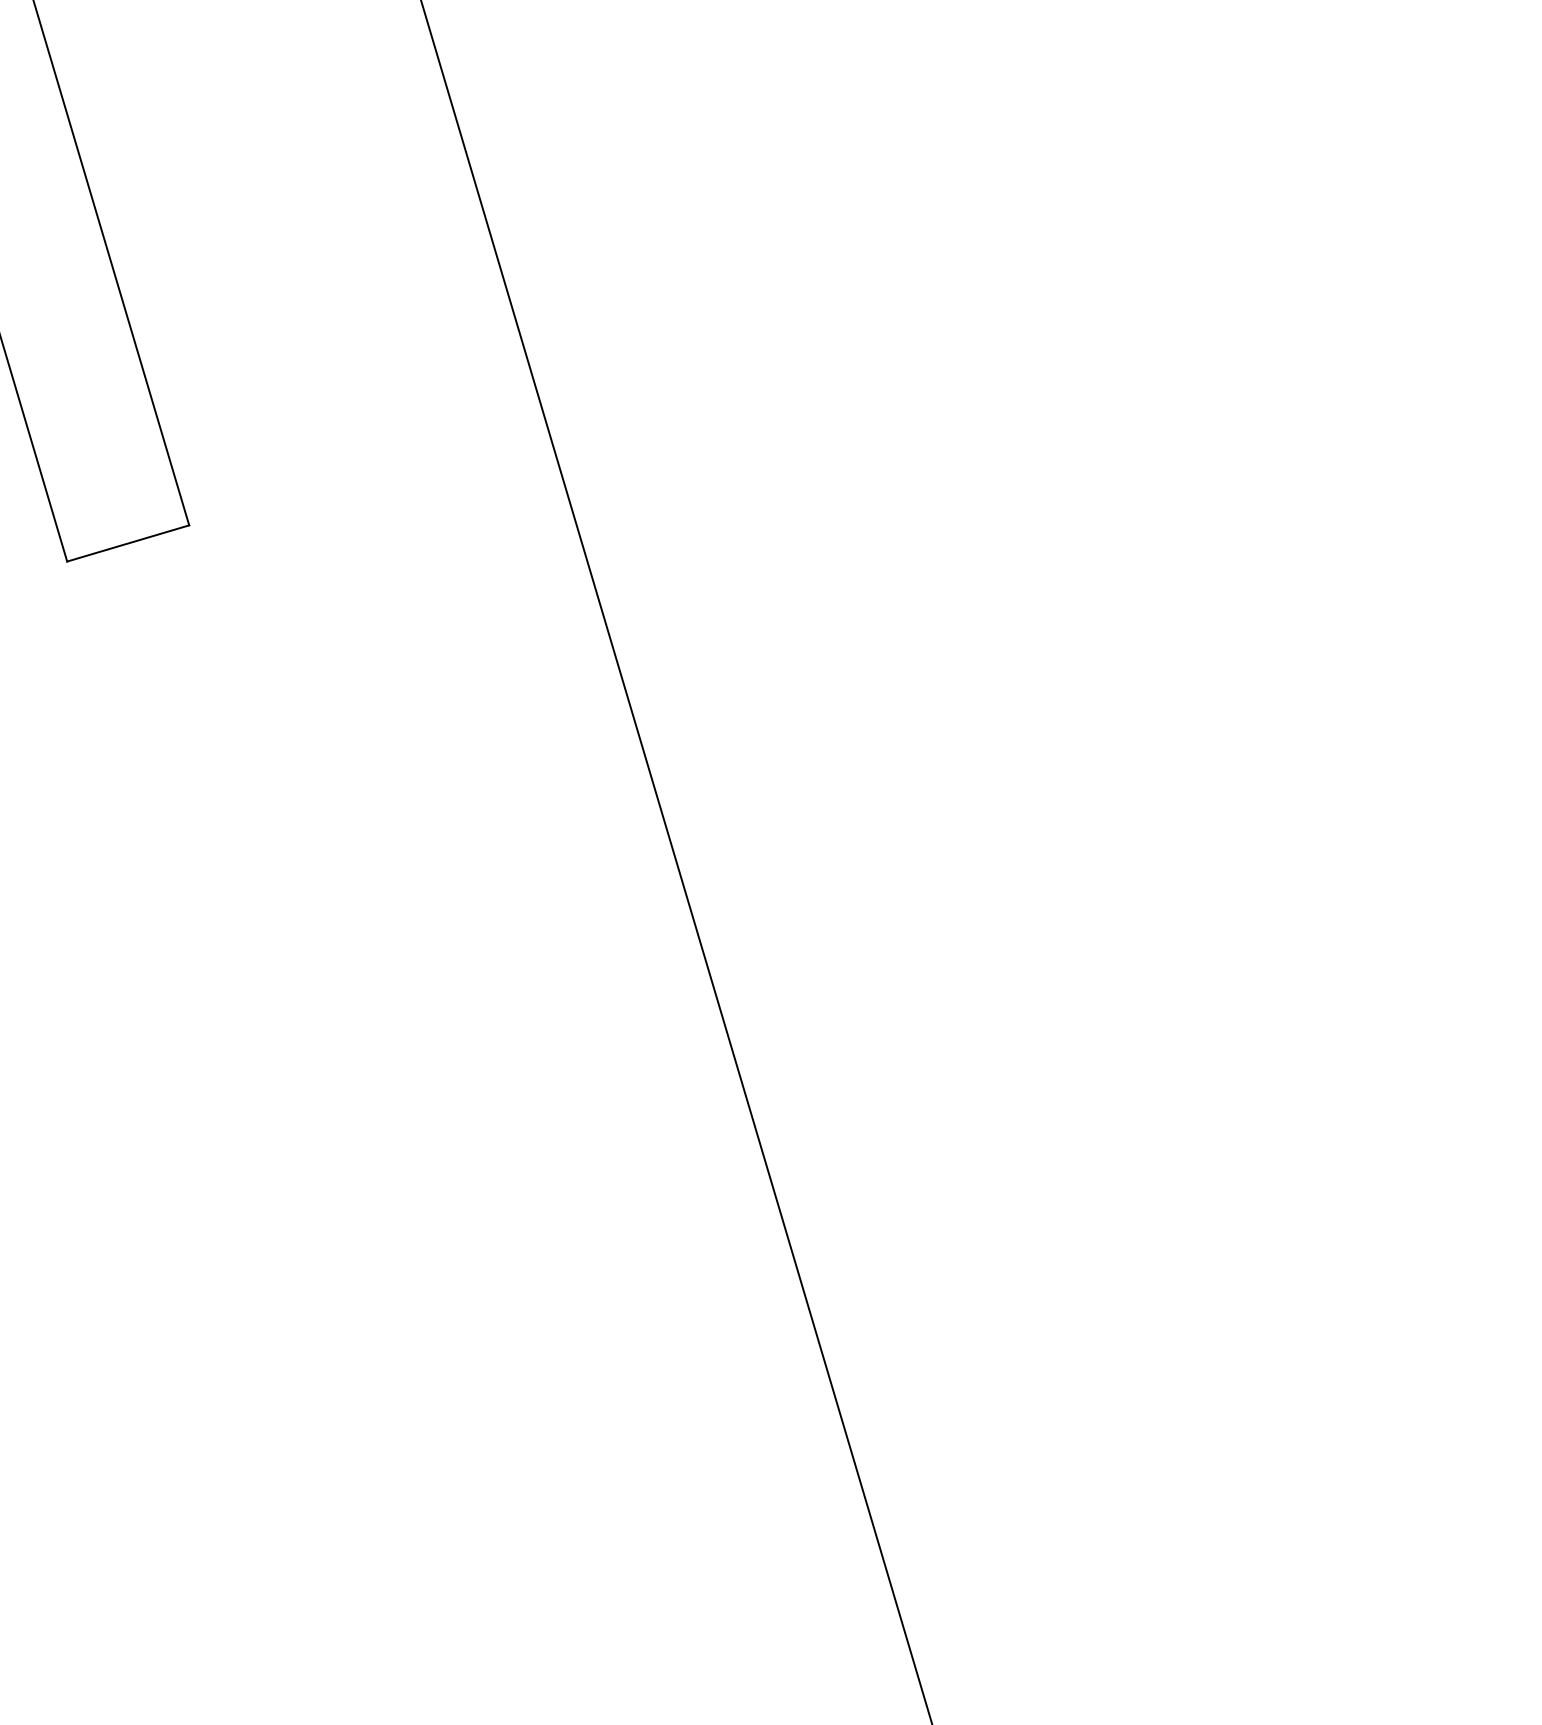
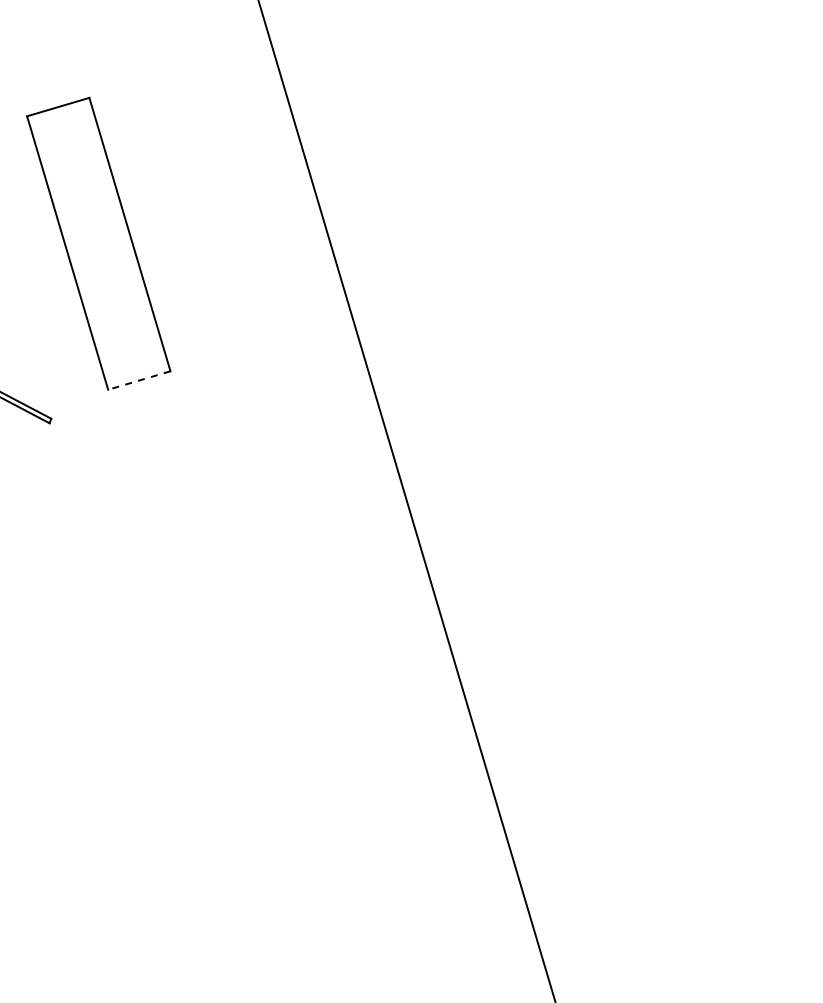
line: (126, 543) -> (138, 380), solid -> dashed

